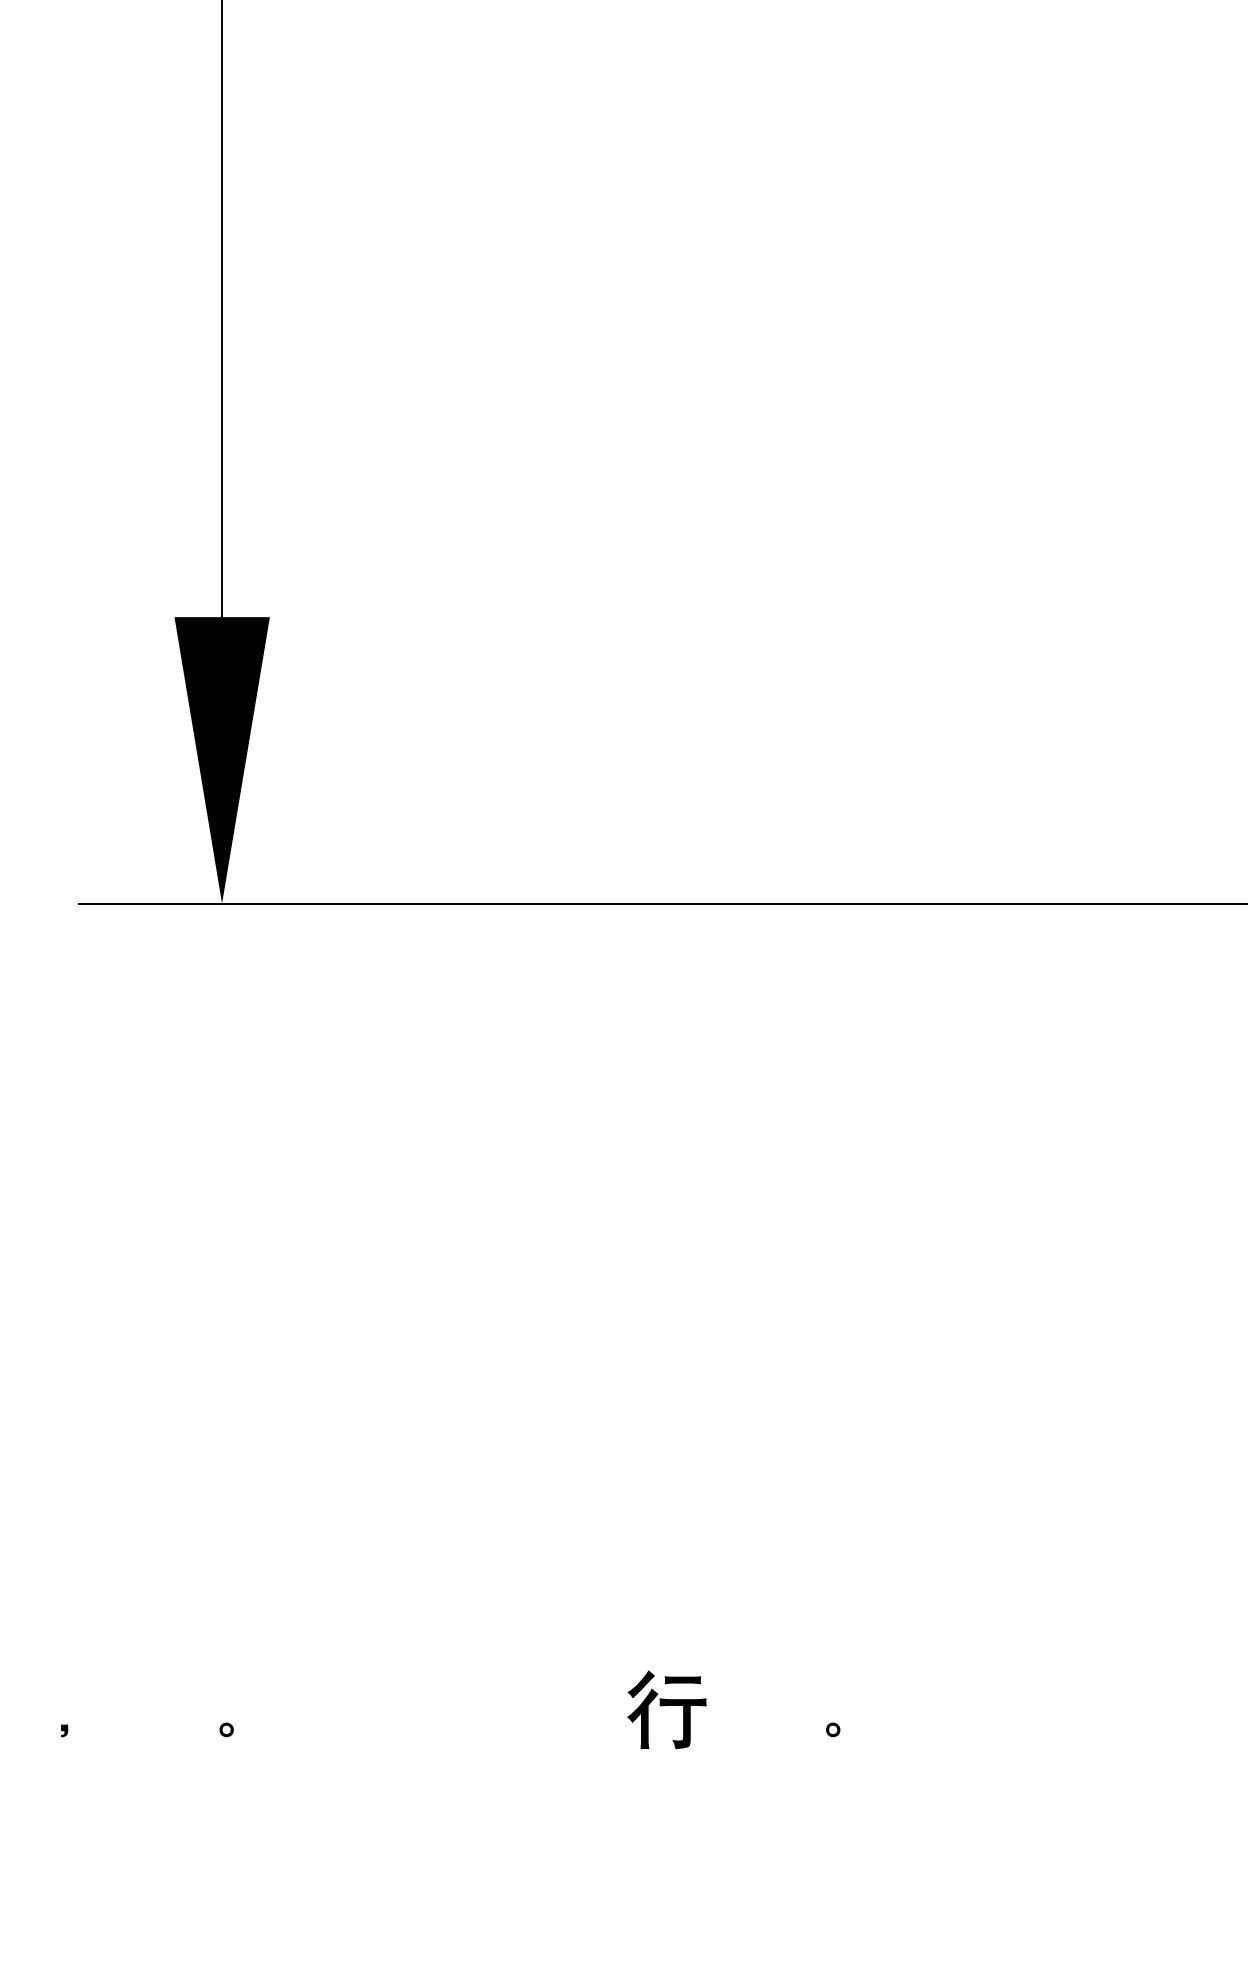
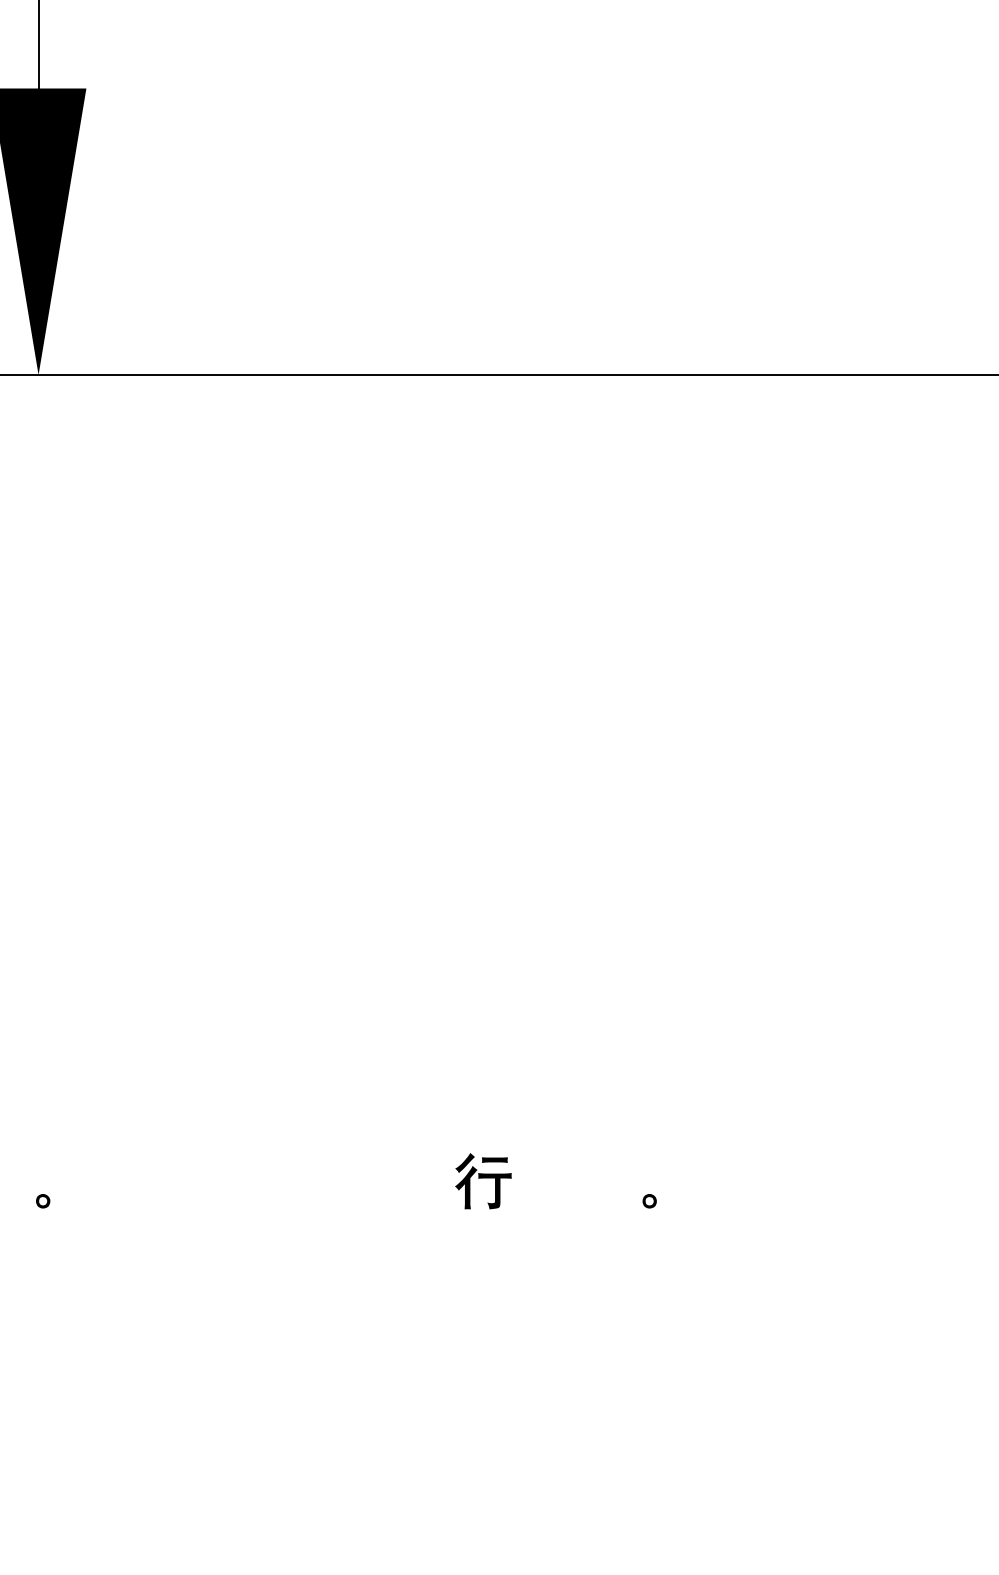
part: (666, 1709) -> (483, 1180), size x0.71

